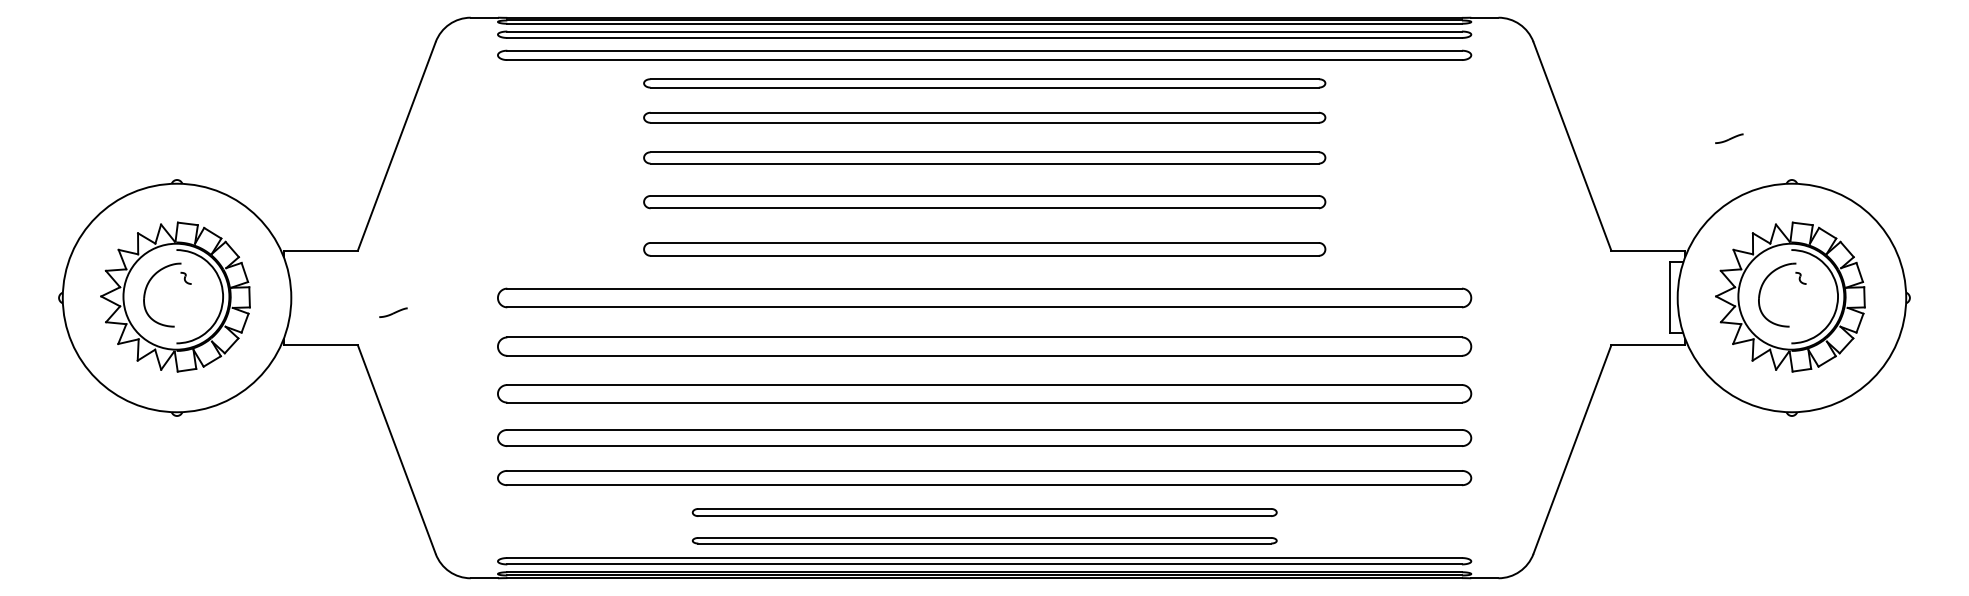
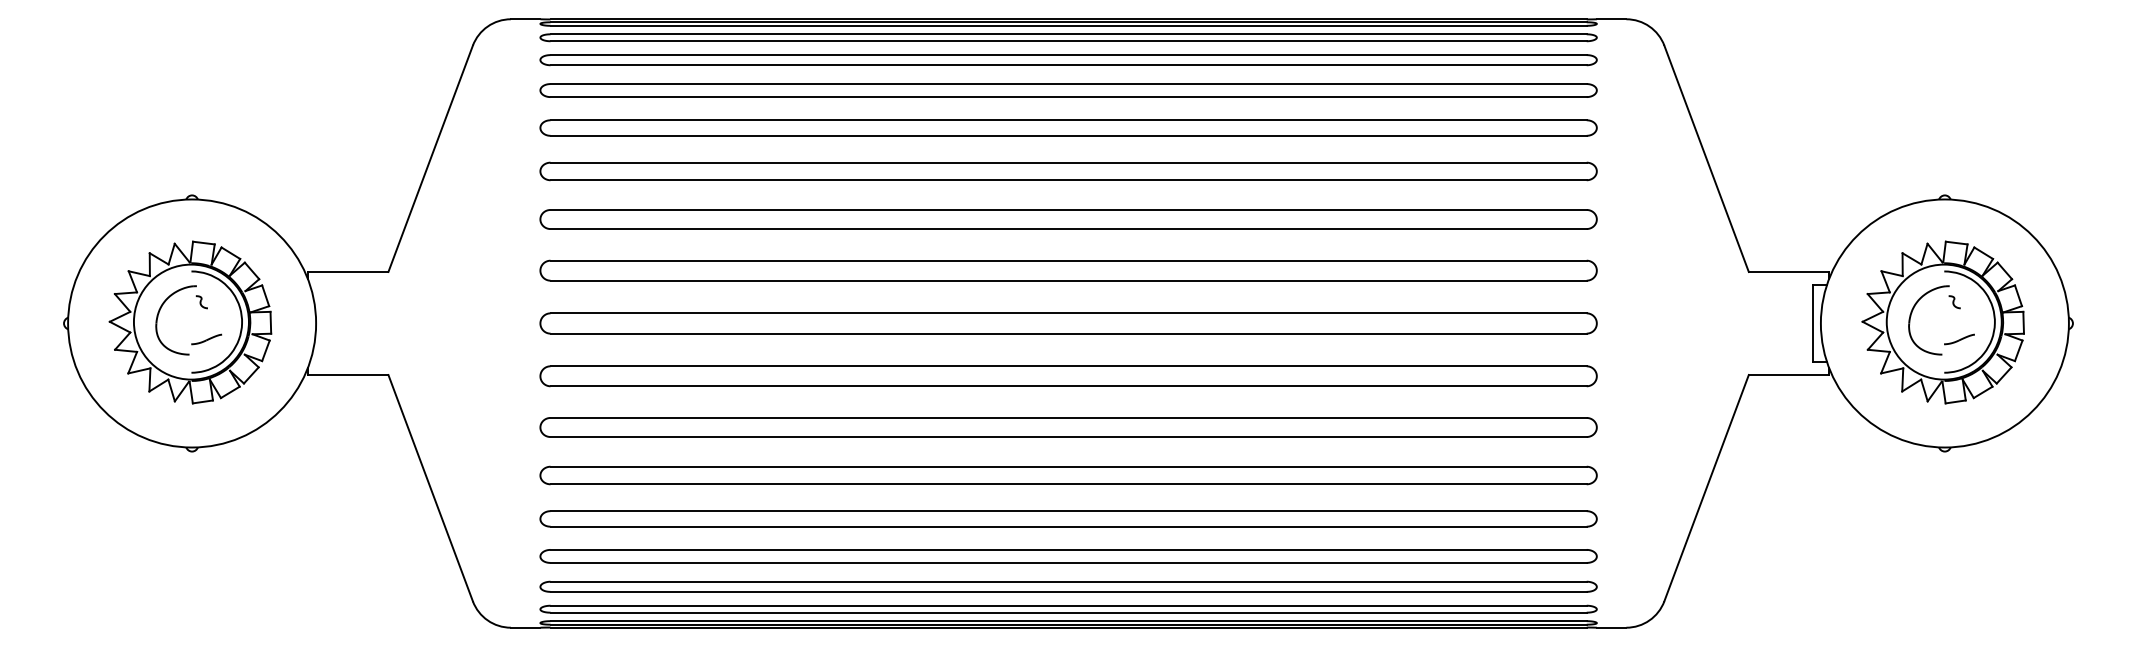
part: (984, 83) -> (1068, 90), size x1.43
part: (984, 117) -> (1068, 127), size x1.43
part: (1729, 138) -> (1959, 339), moved
part: (984, 157) -> (1068, 171), size x1.43
part: (984, 201) -> (1068, 218), size x1.43
part: (984, 249) -> (1068, 270), size x1.43
part: (393, 312) -> (206, 339), moved
part: (984, 512) -> (1068, 556), size x1.67
part: (984, 540) -> (1068, 586), size x1.67

